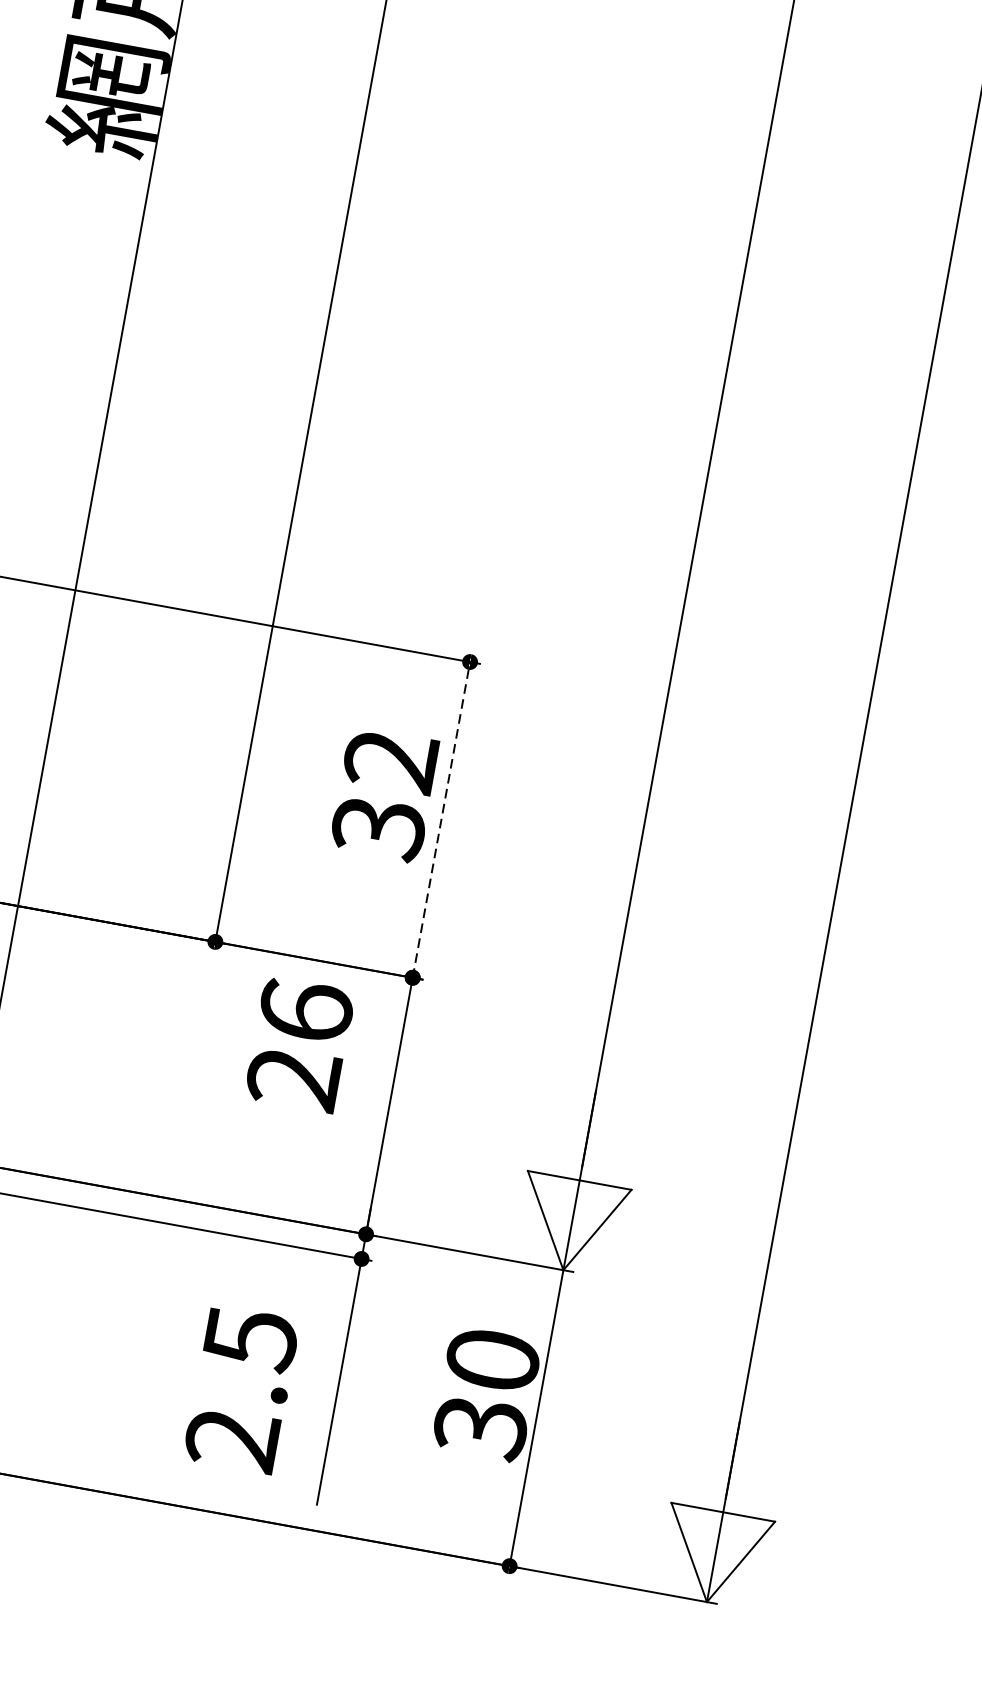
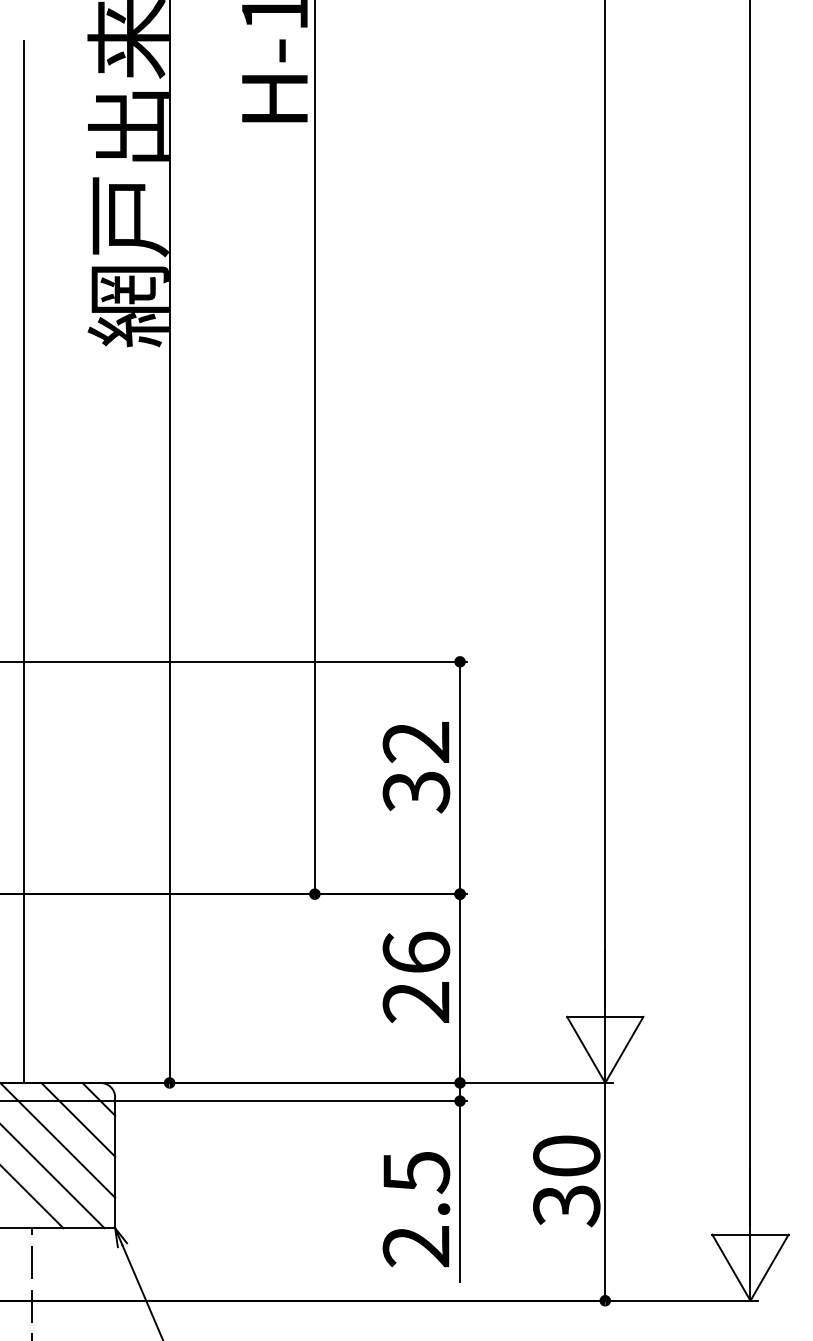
line: (442, 819) -> (460, 777), dashed -> solid
text: (300, 1044) -> (416, 977), moved
text: (241, 1389) -> (416, 1209), moved

